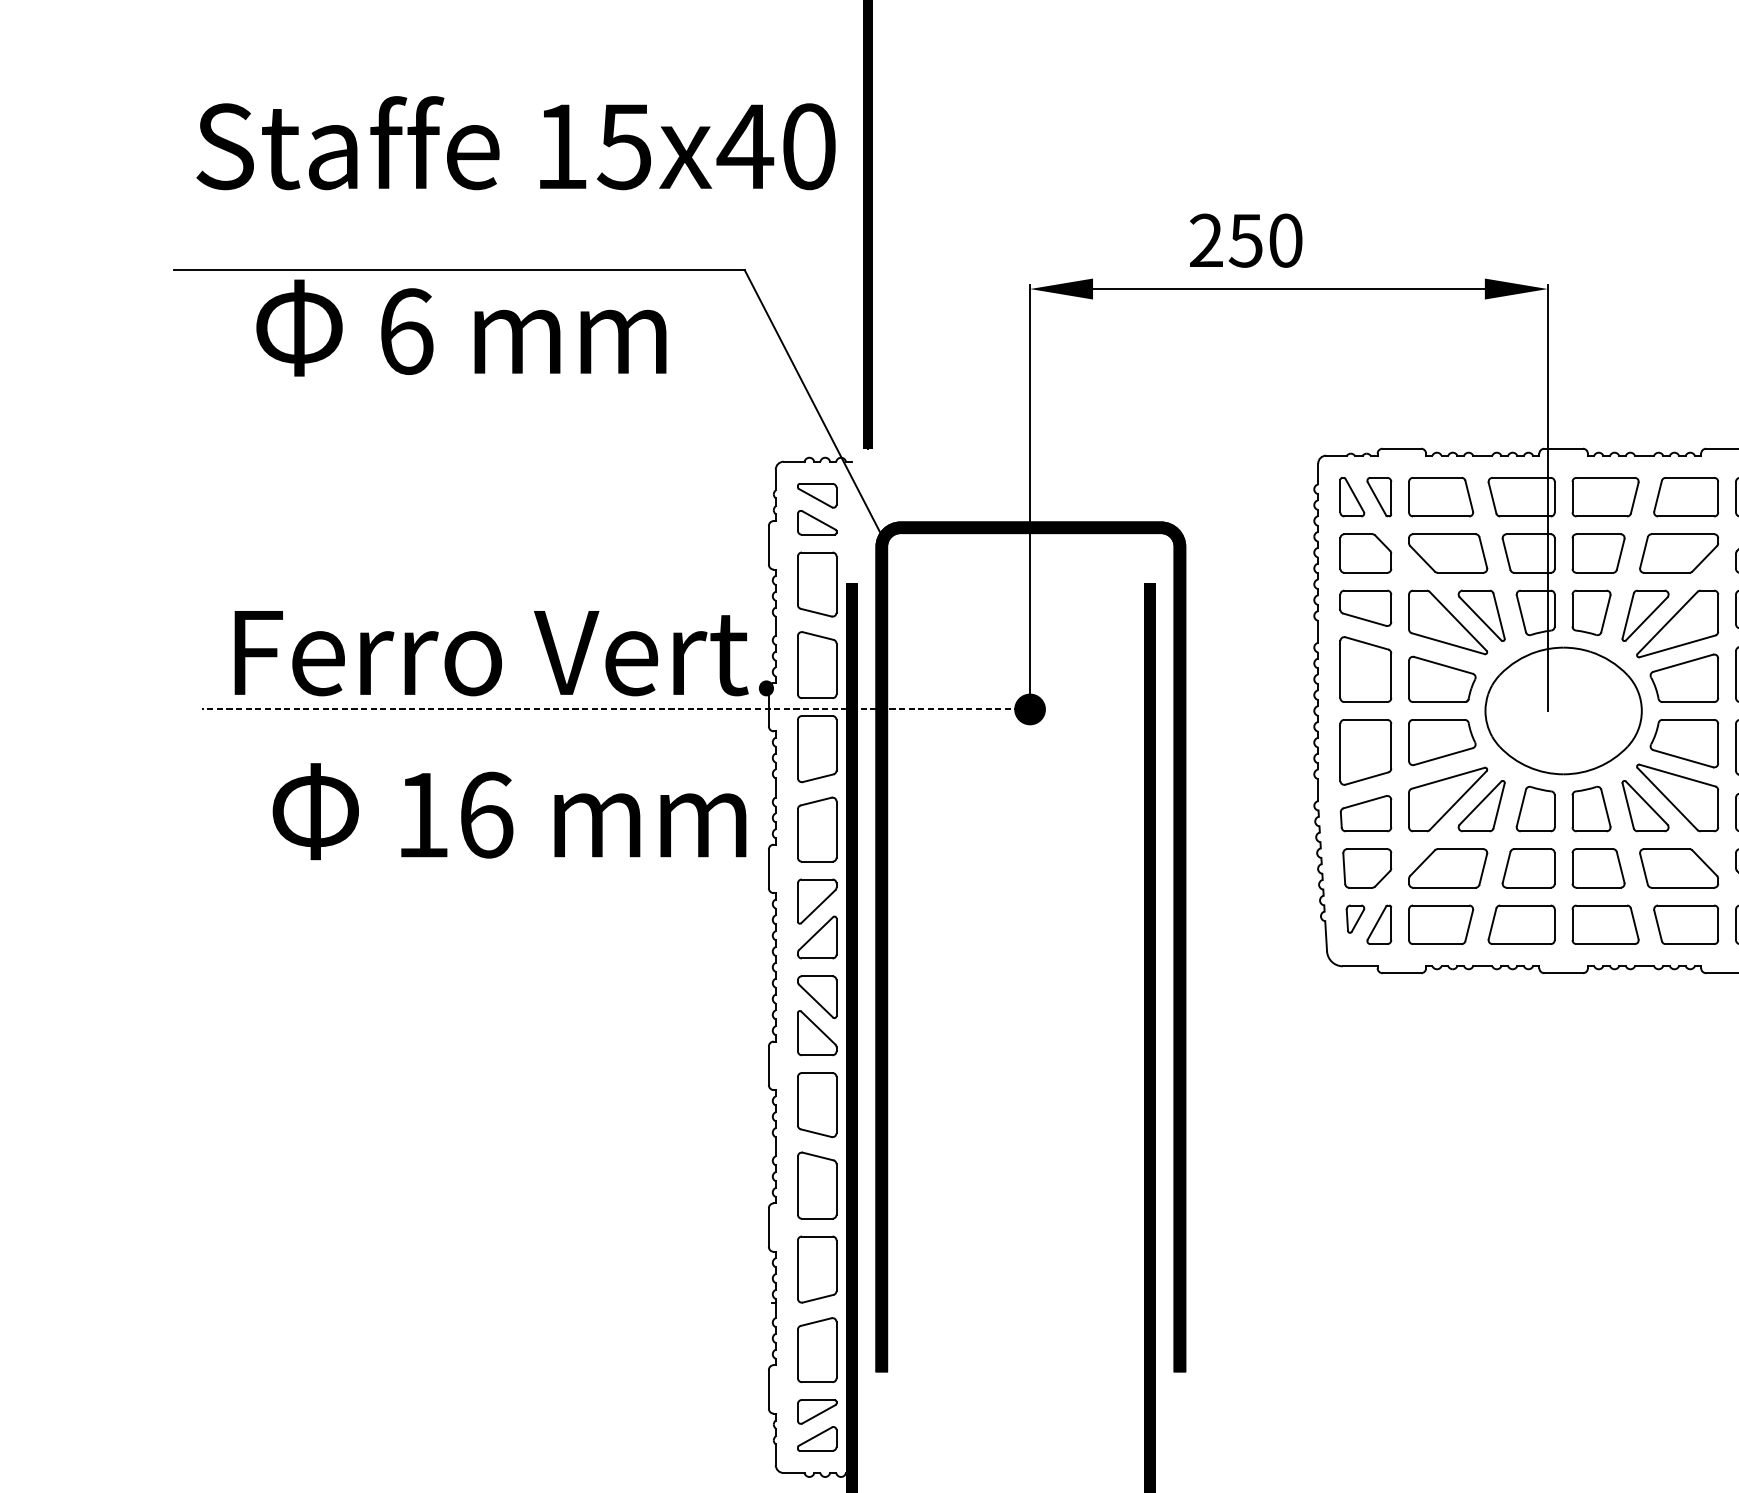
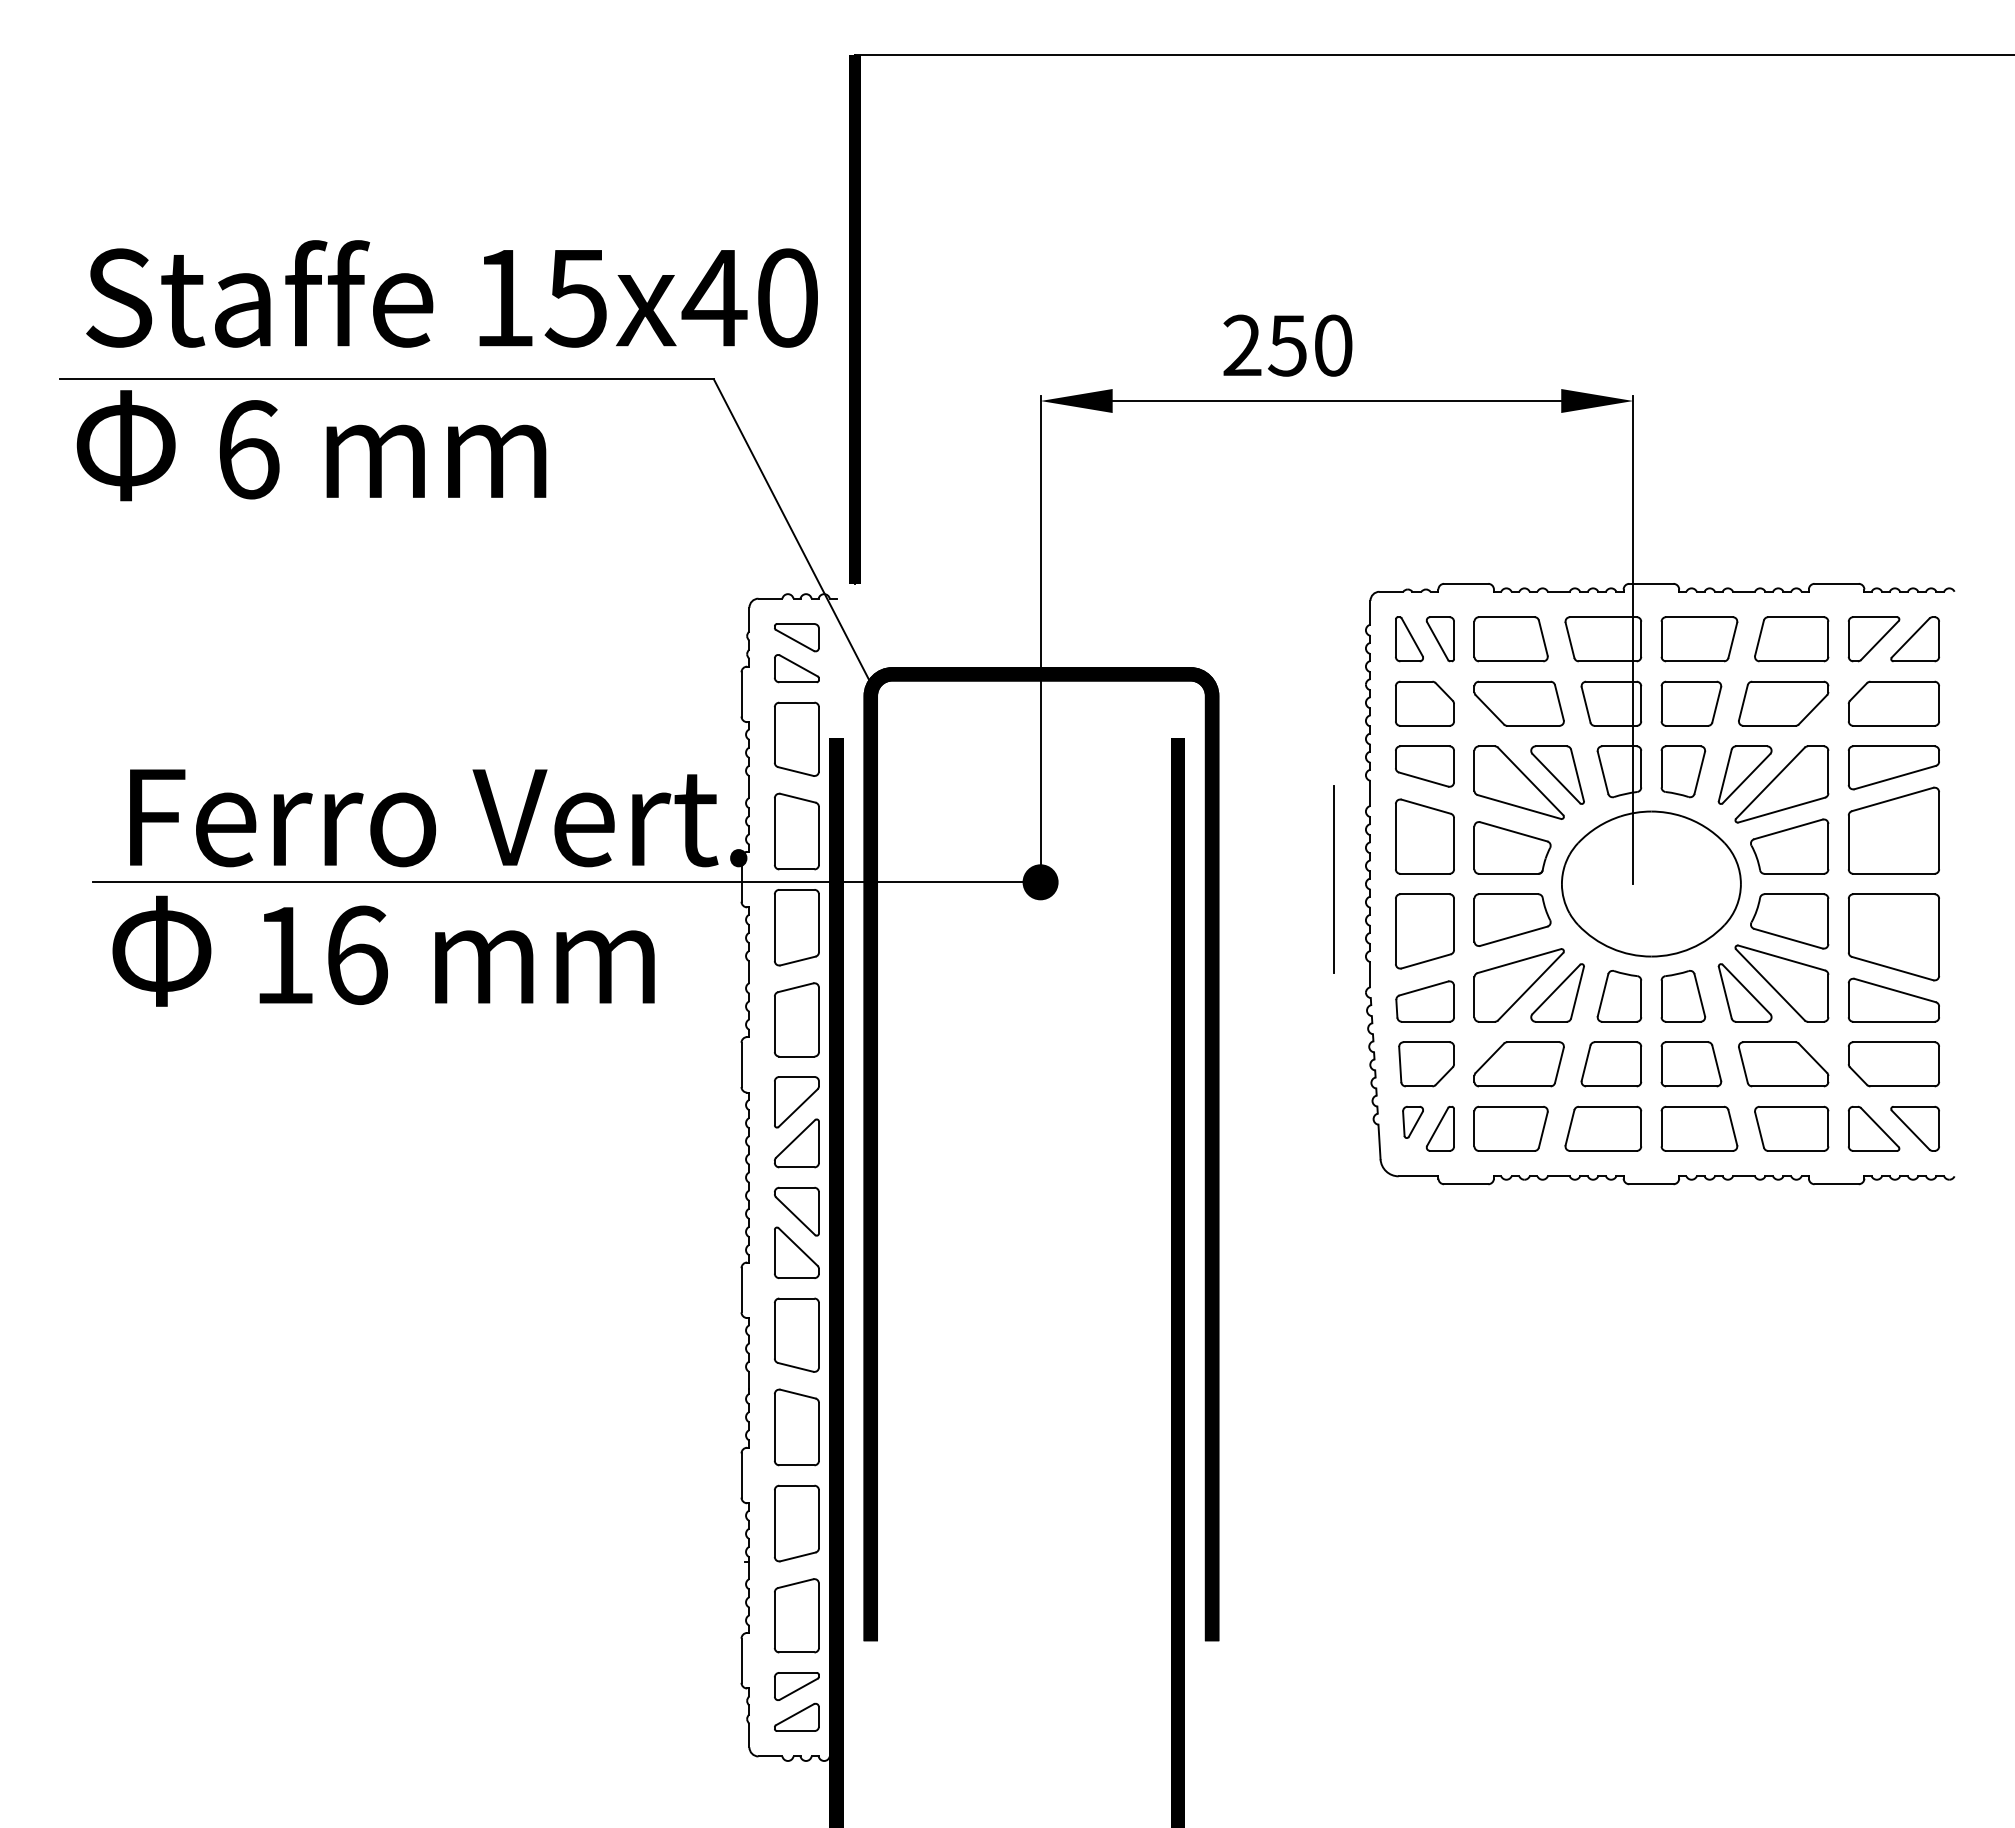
text: (515, 142) -> (451, 293), moved
text: (461, 327) -> (311, 445), moved
line: (1285, 707) -> (1333, 879), added
line: (615, 709) -> (566, 882), dashed -> solid
text: (509, 810) -> (383, 950), moved

